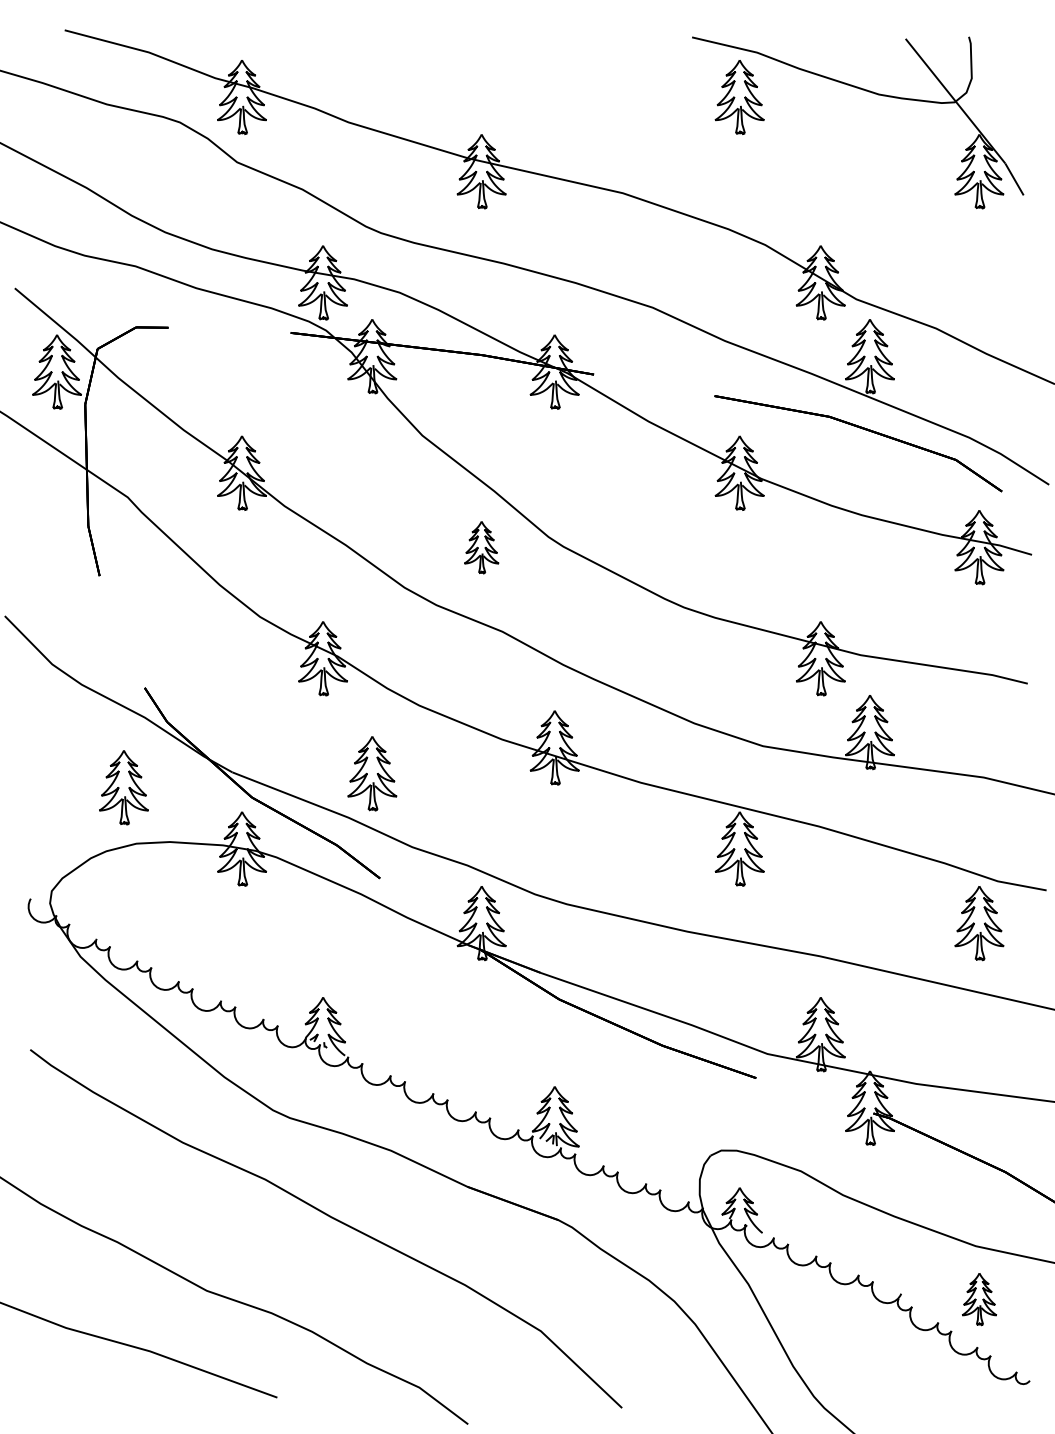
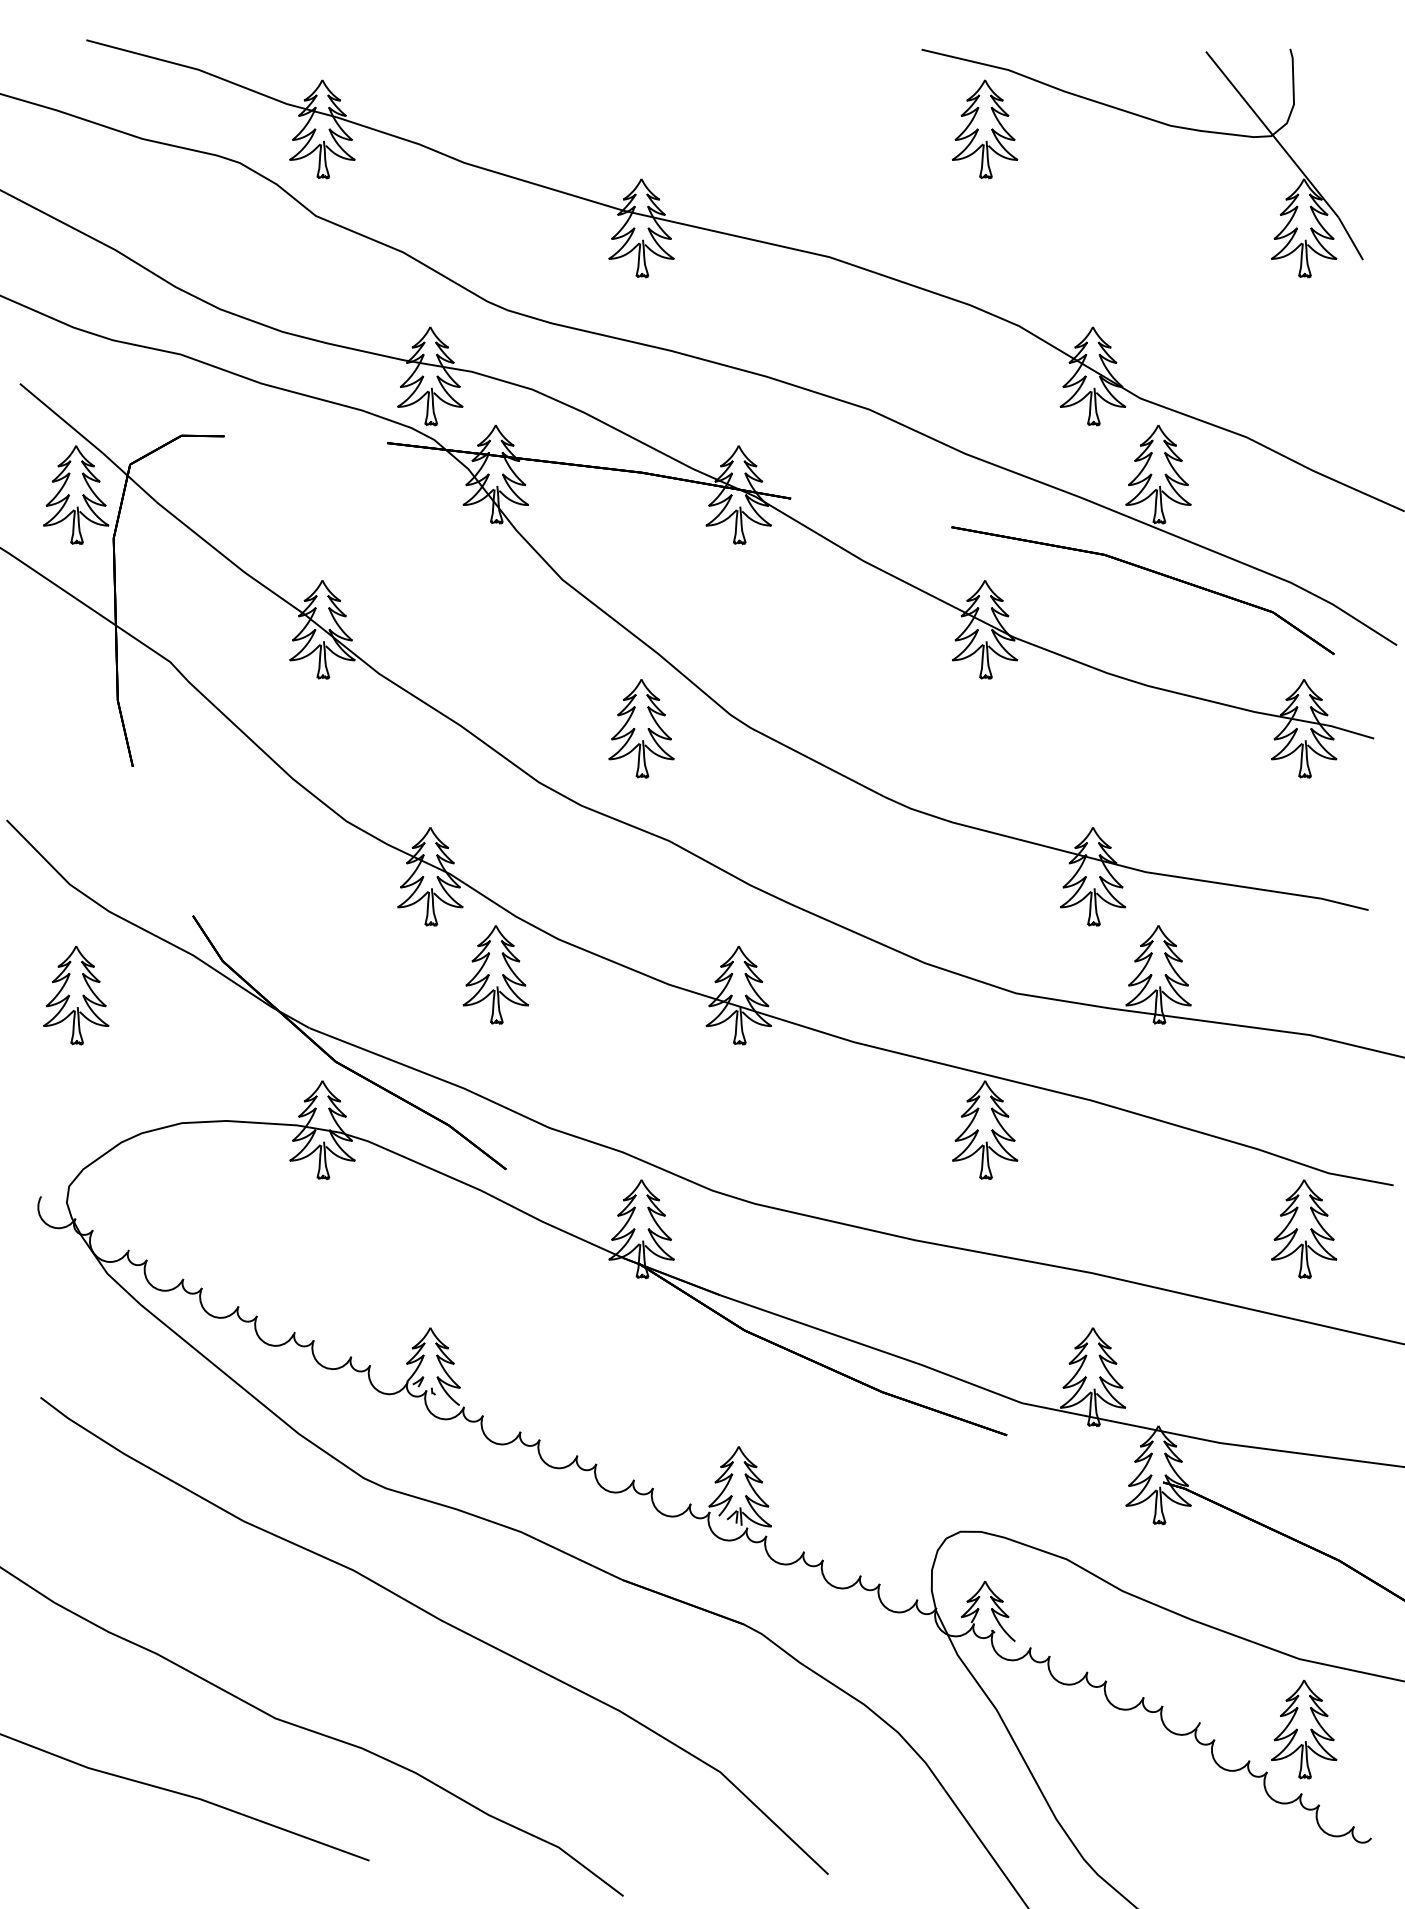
part: (481, 547) -> (641, 728), size x1.43
part: (372, 773) -> (495, 974), moved
part: (124, 787) -> (76, 995), moved
part: (979, 1299) -> (1304, 1729), size x1.43

